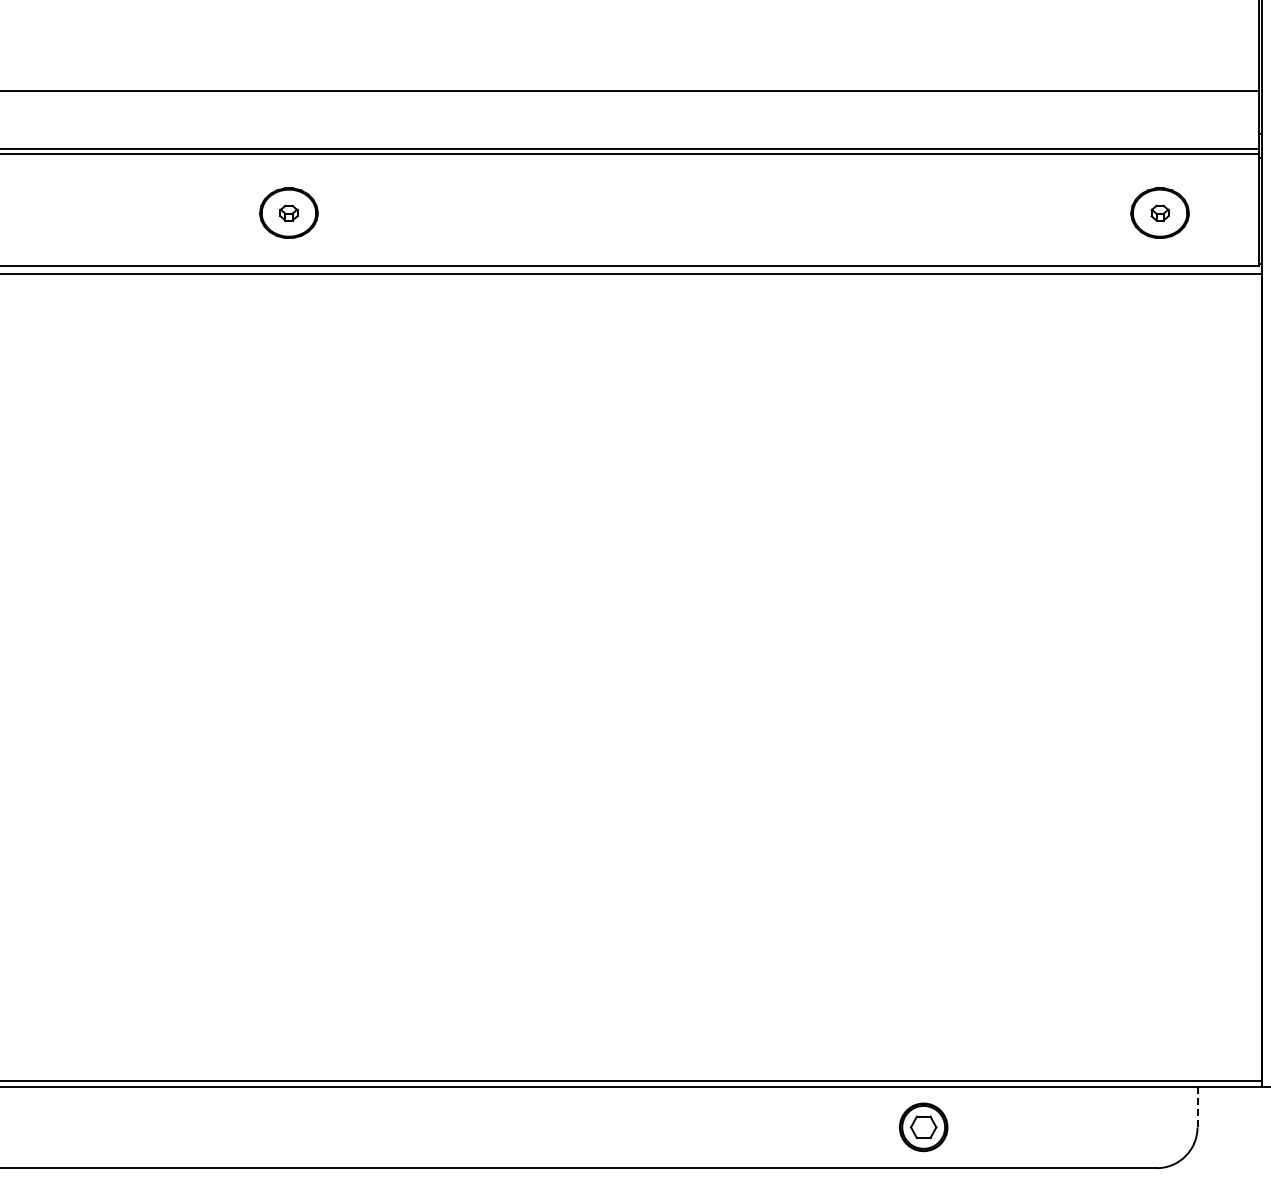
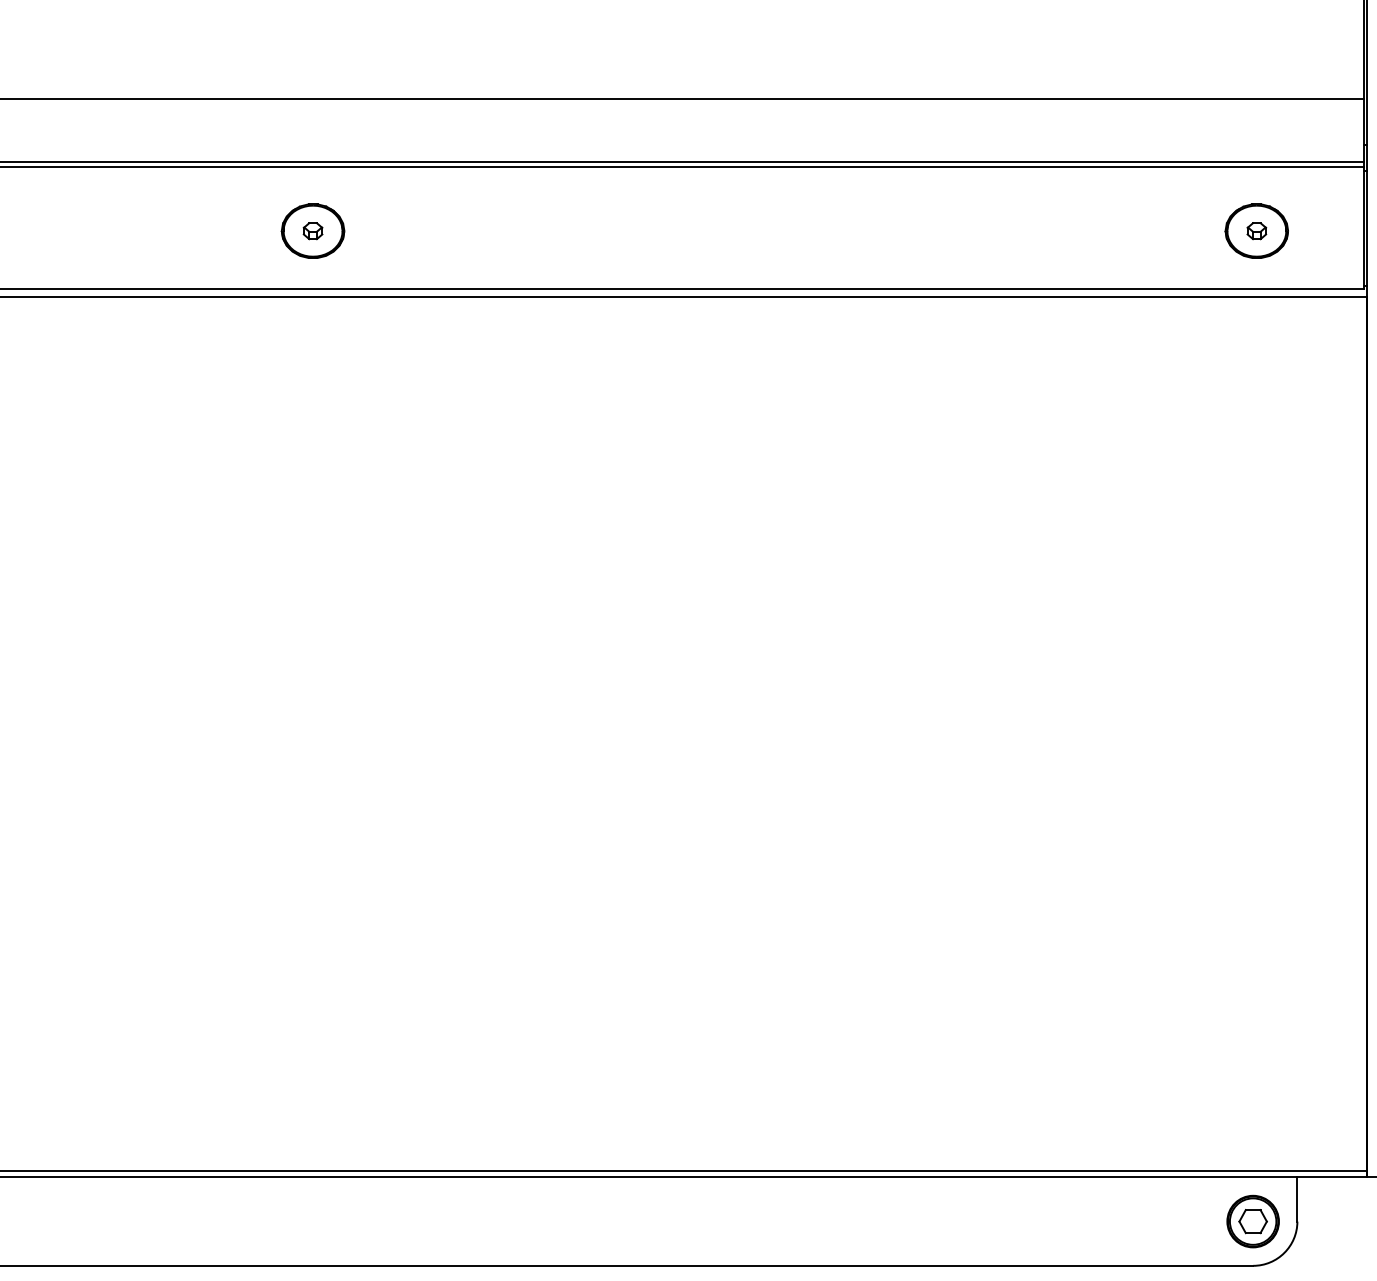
line: (1197, 1106) -> (1297, 1198), dashed -> solid
part: (923, 1127) -> (1252, 1221), moved

